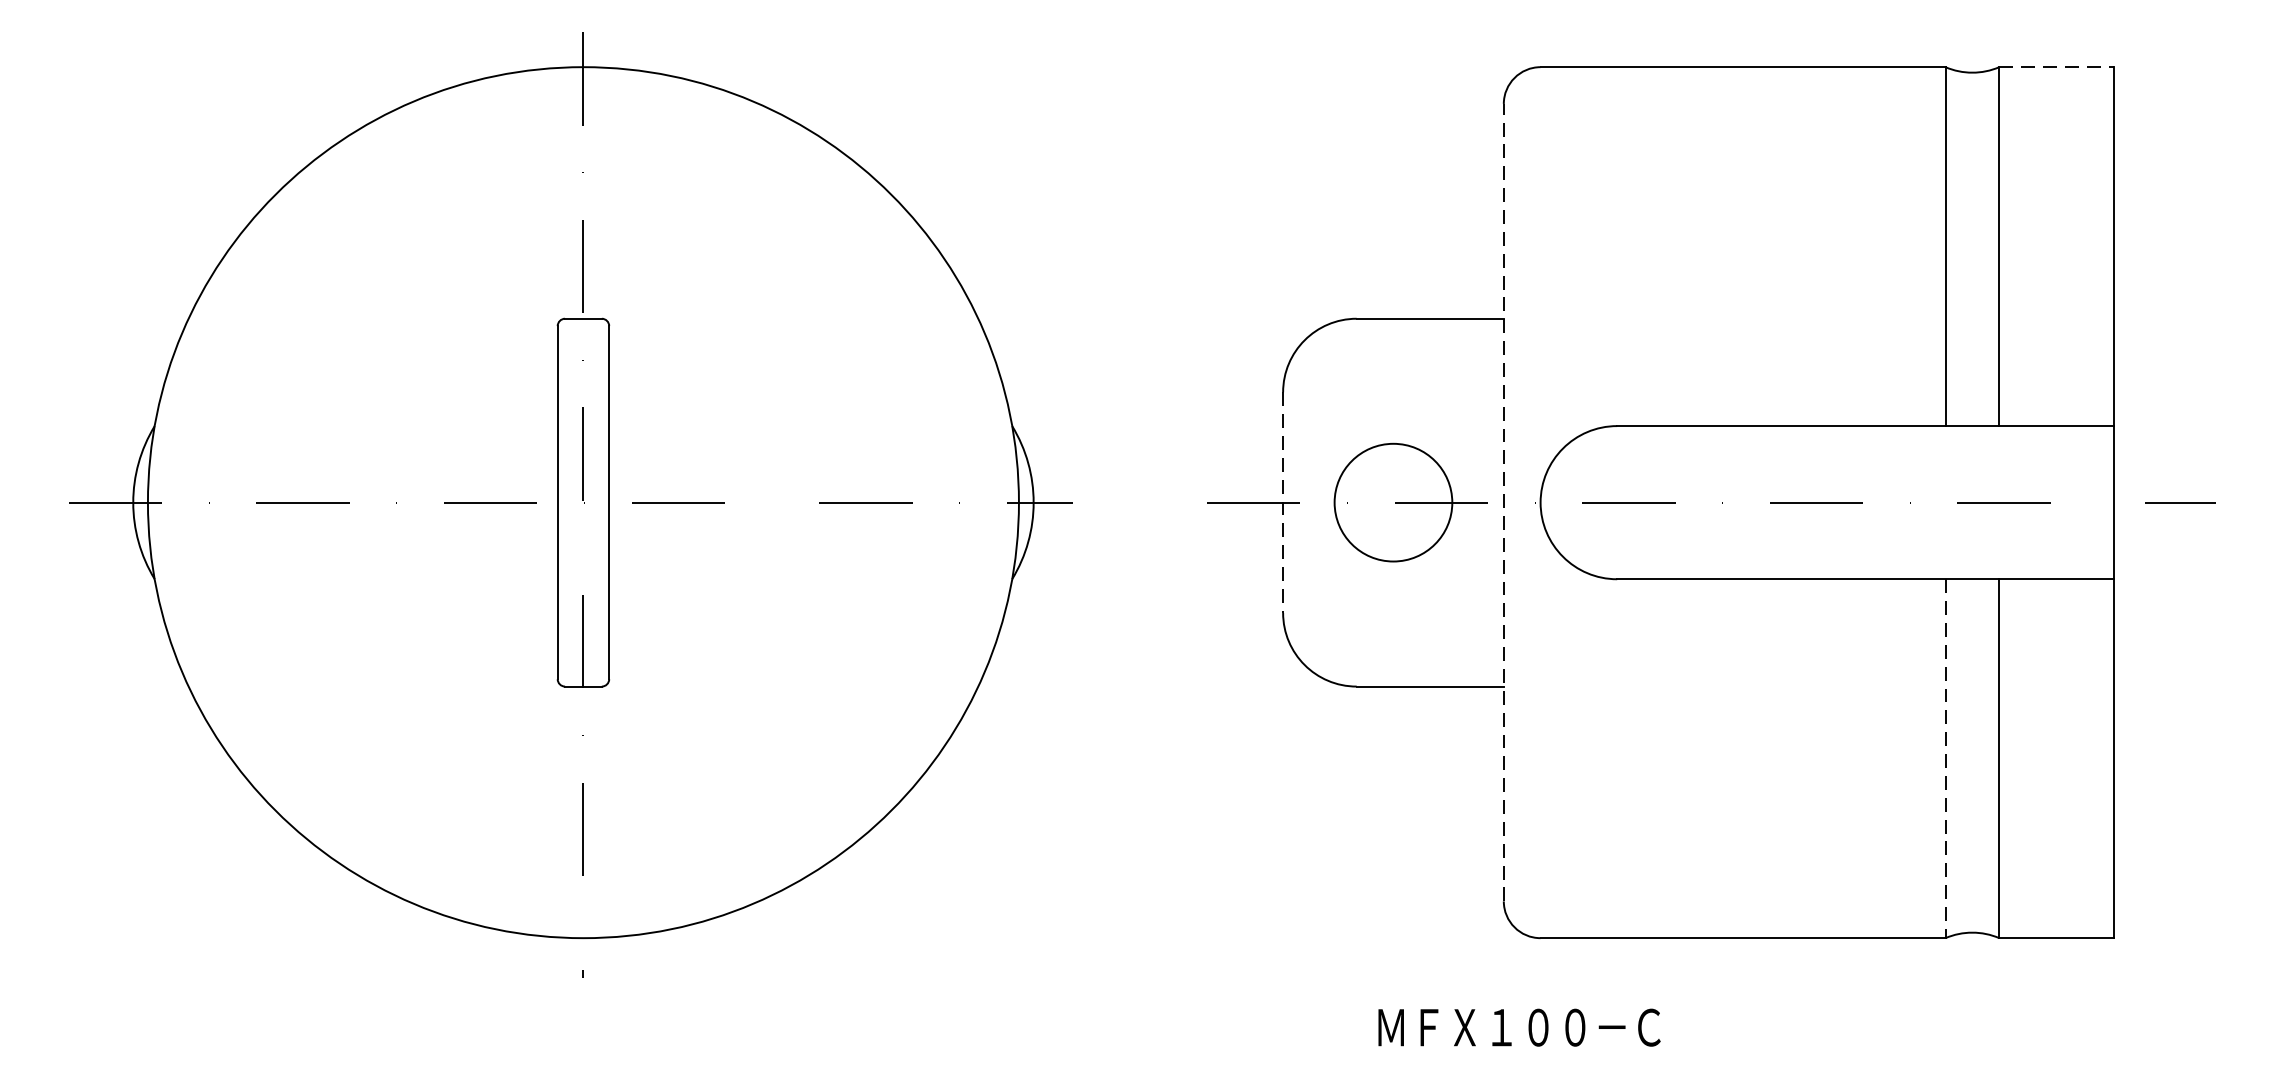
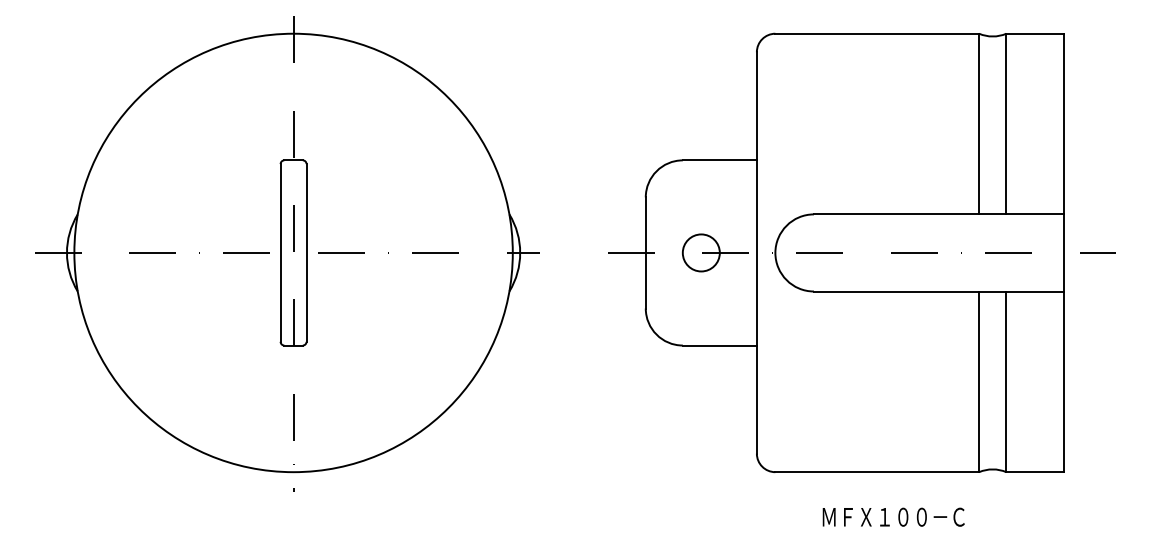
line: (2057, 66) -> (1035, 33), dashed -> solid
line: (1282, 501) -> (645, 252), dashed -> solid
circle: (1391, 501) -> (700, 252), size x0.62
line: (1503, 501) -> (756, 252), dashed -> solid
line: (1946, 760) -> (979, 382), dashed -> solid
text: (1518, 1026) -> (893, 516), moved

